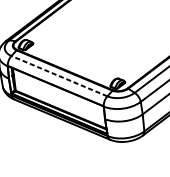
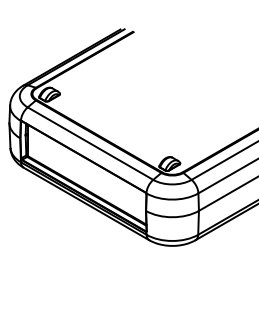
line: (59, 76) -> (90, 143), dashed -> solid

